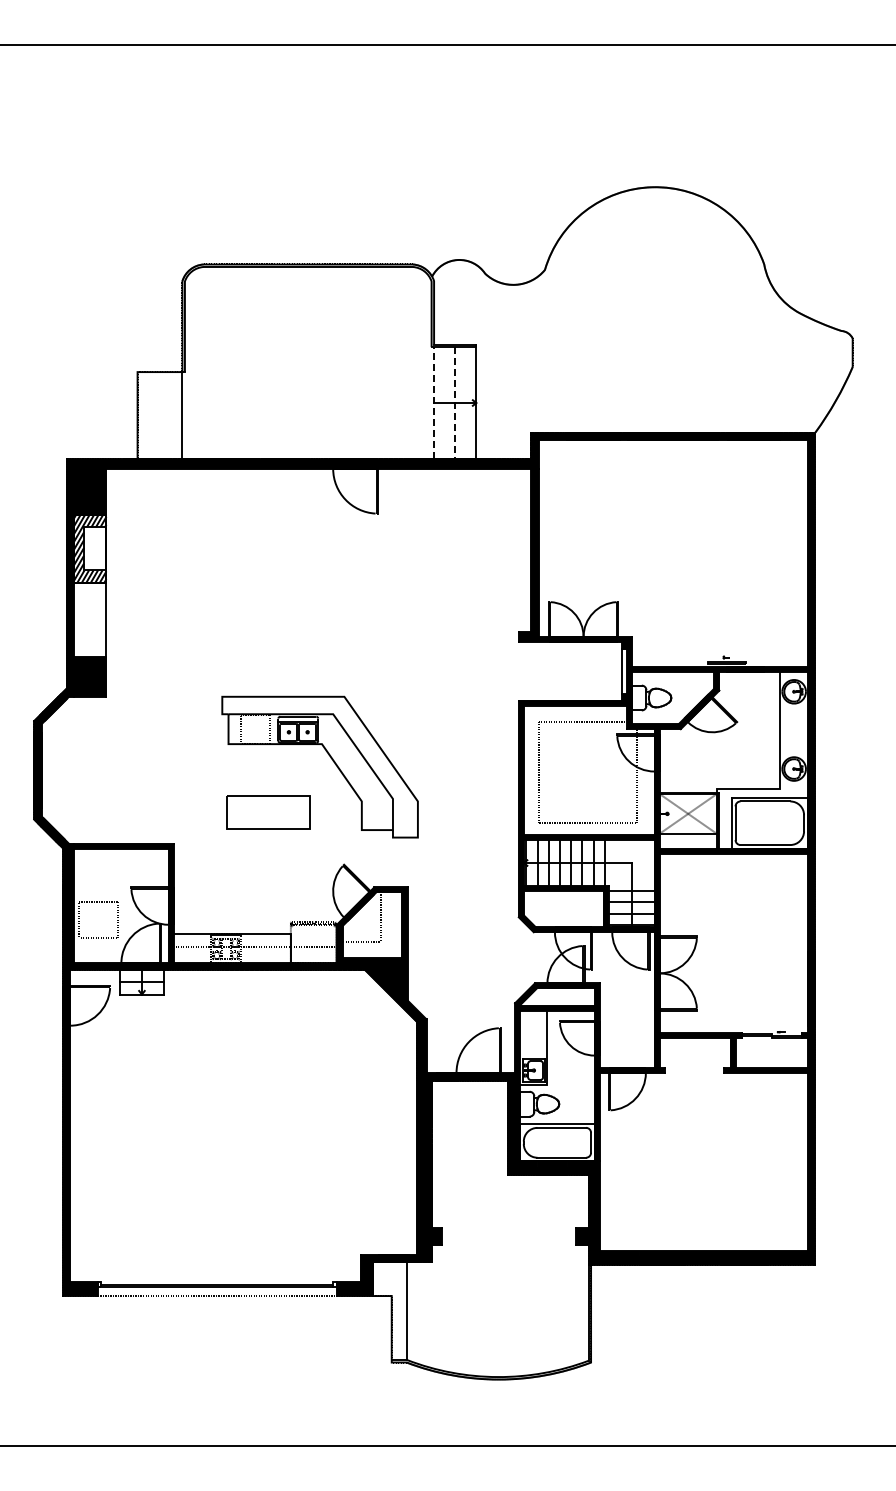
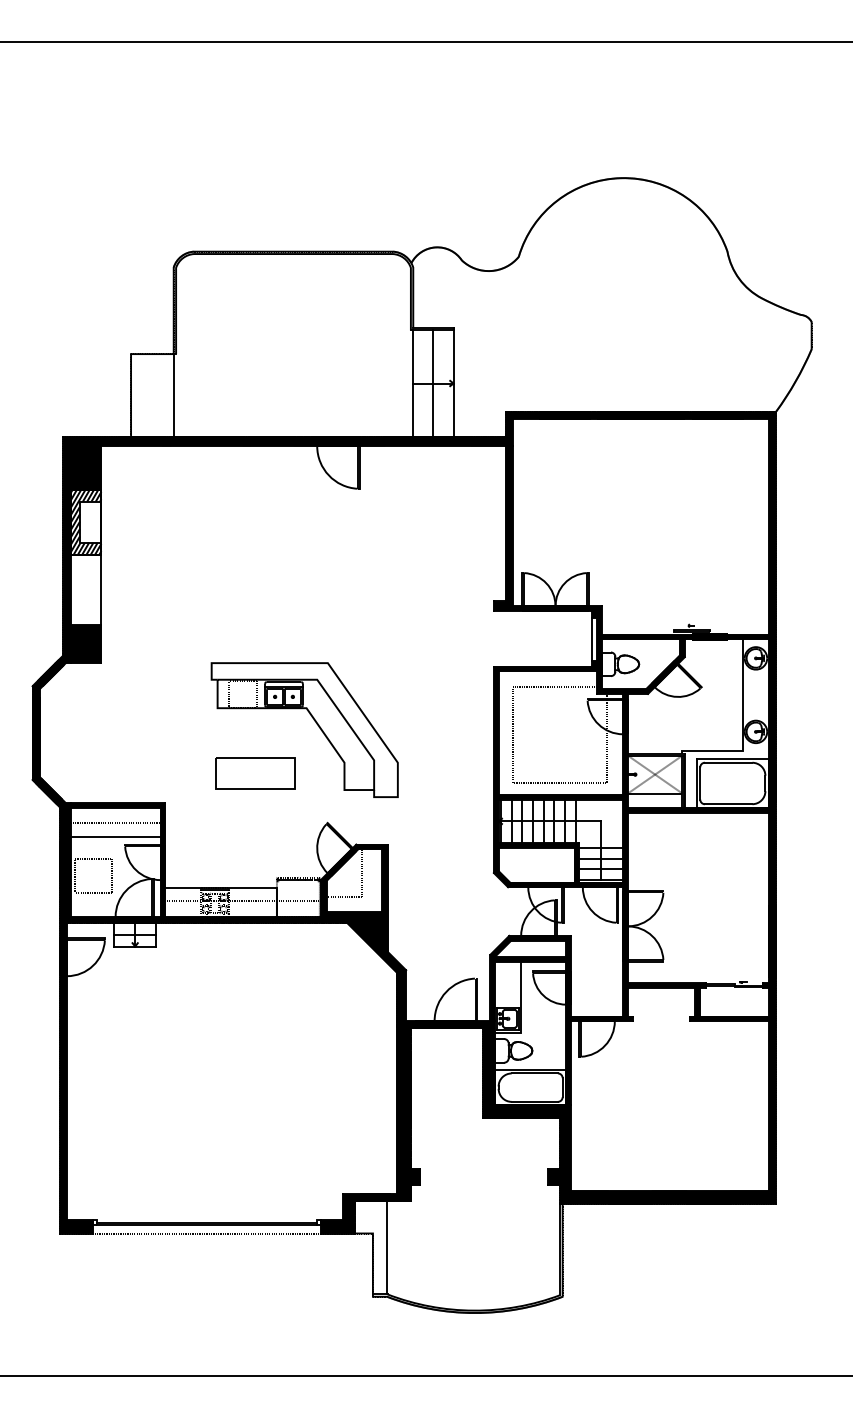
line: (434, 403) -> (413, 383), dashed -> solid
line: (455, 403) -> (433, 383), dashed -> solid
line: (121, 864) -> (115, 822), added
line: (121, 879) -> (115, 837), added

